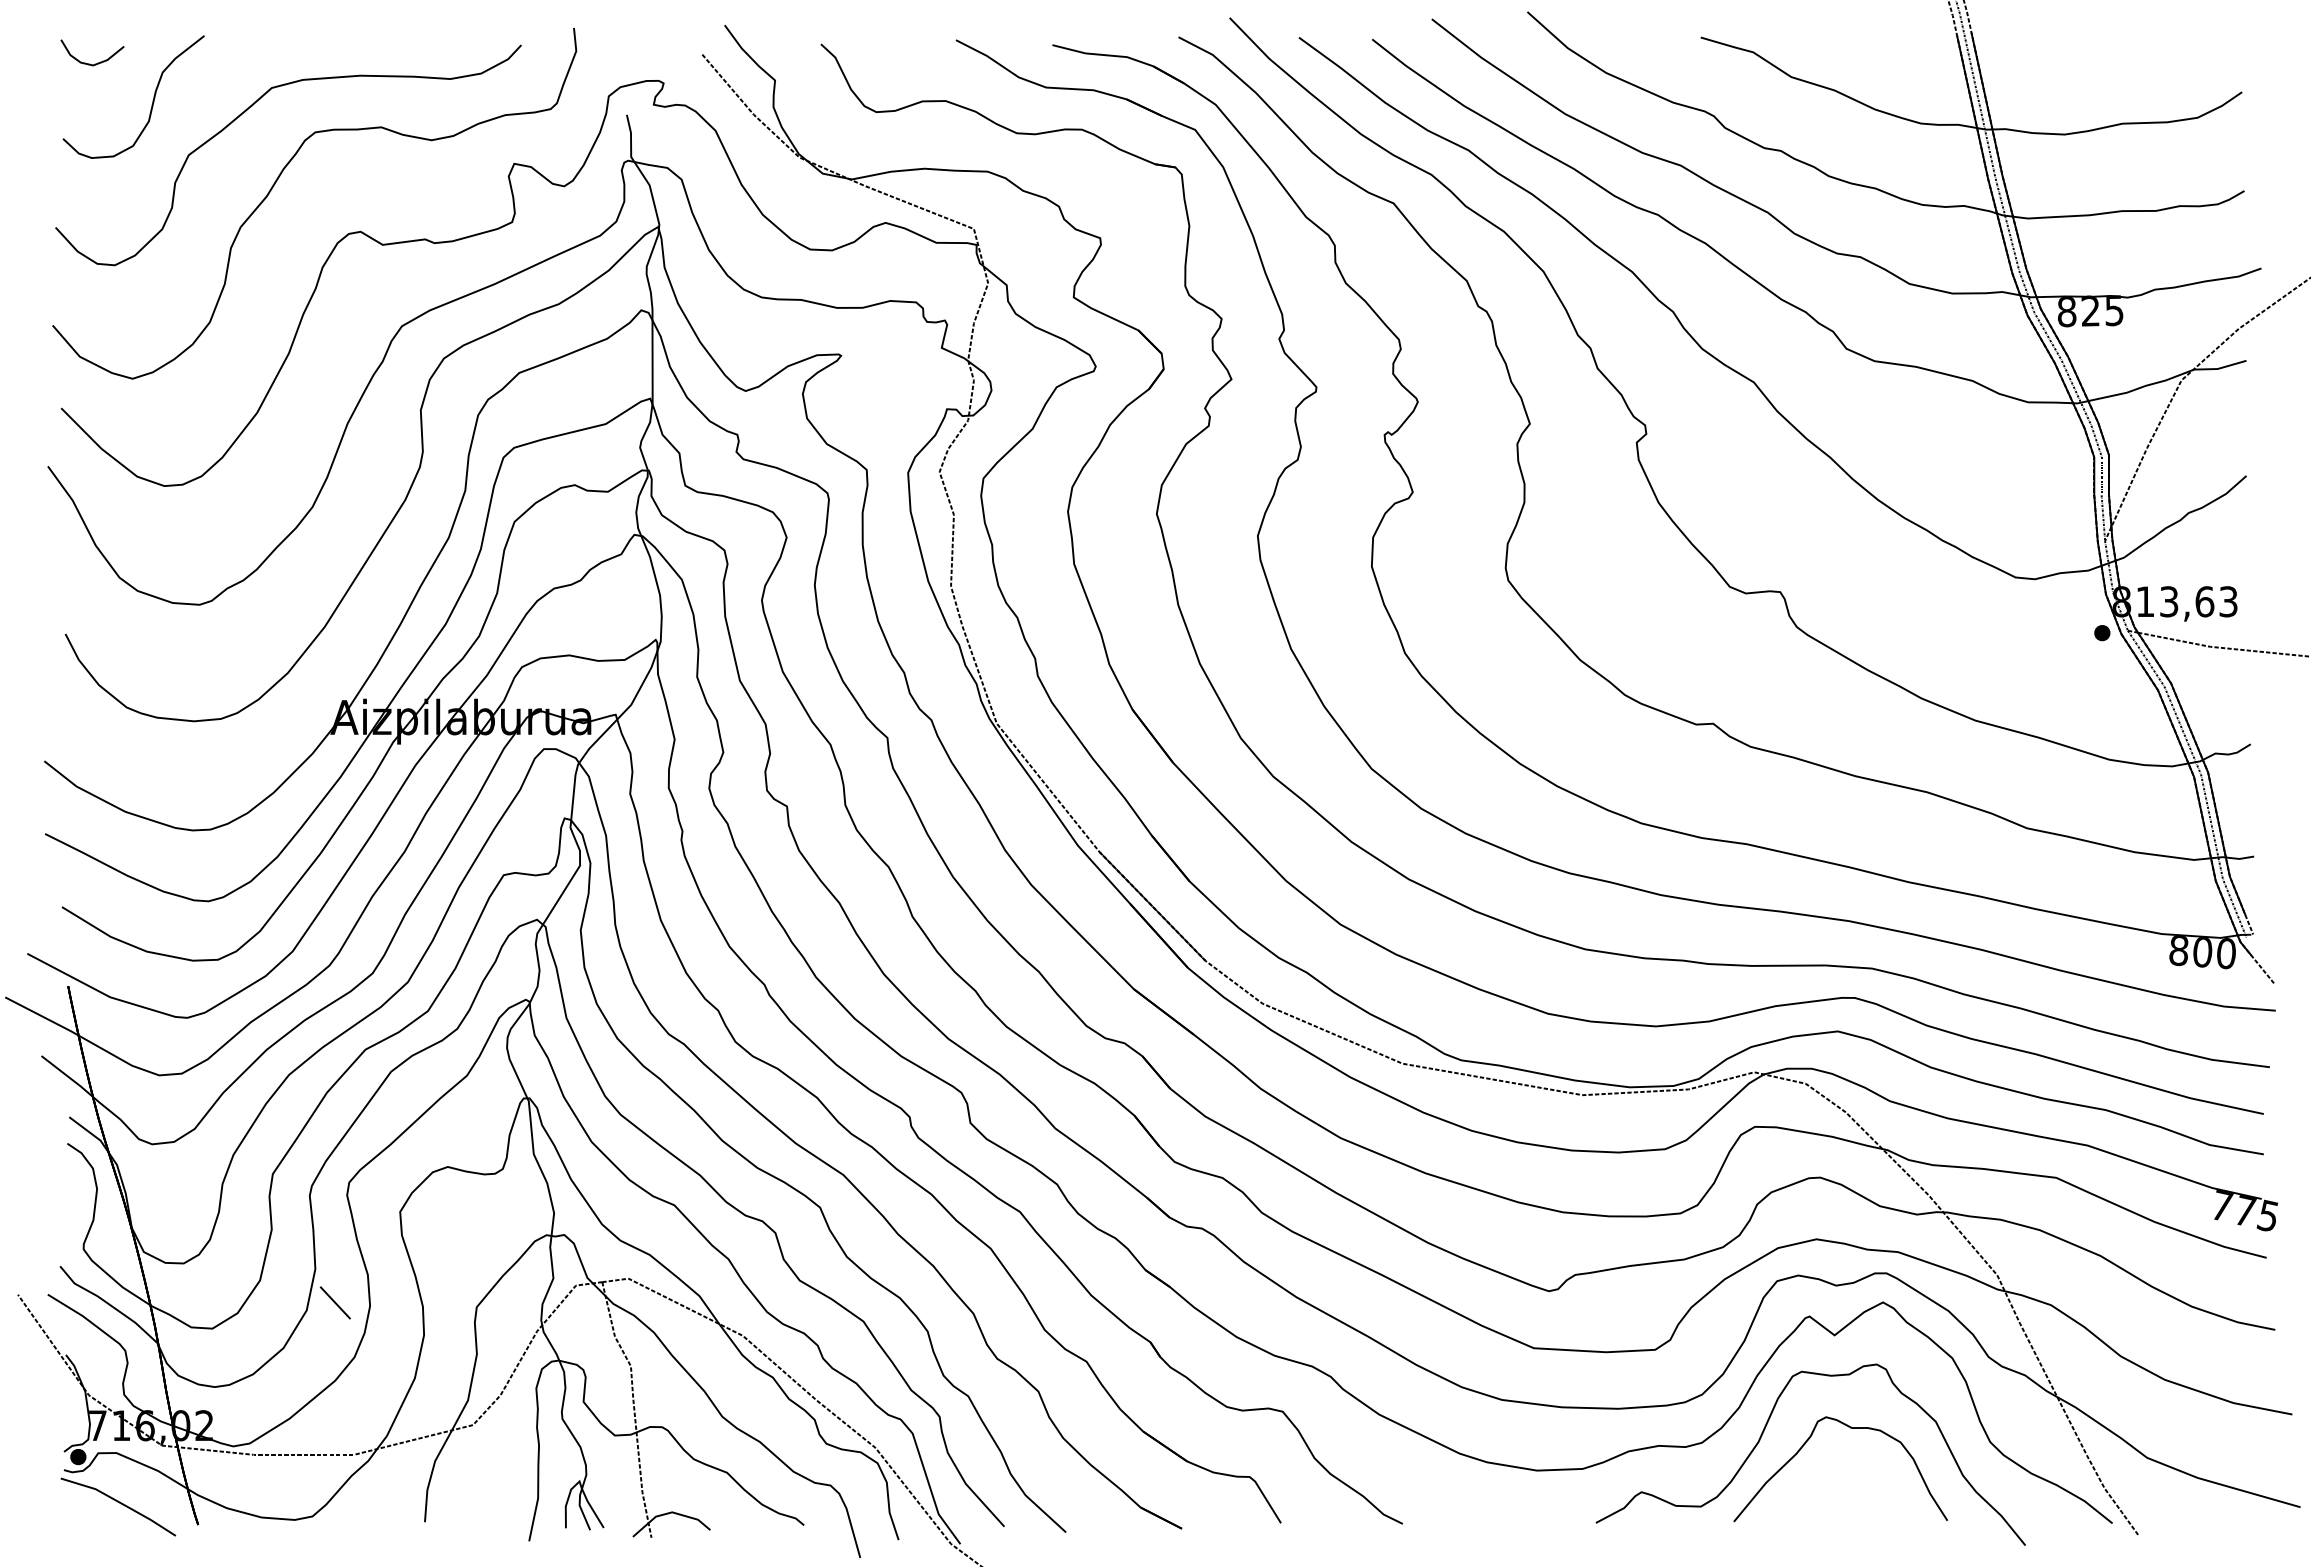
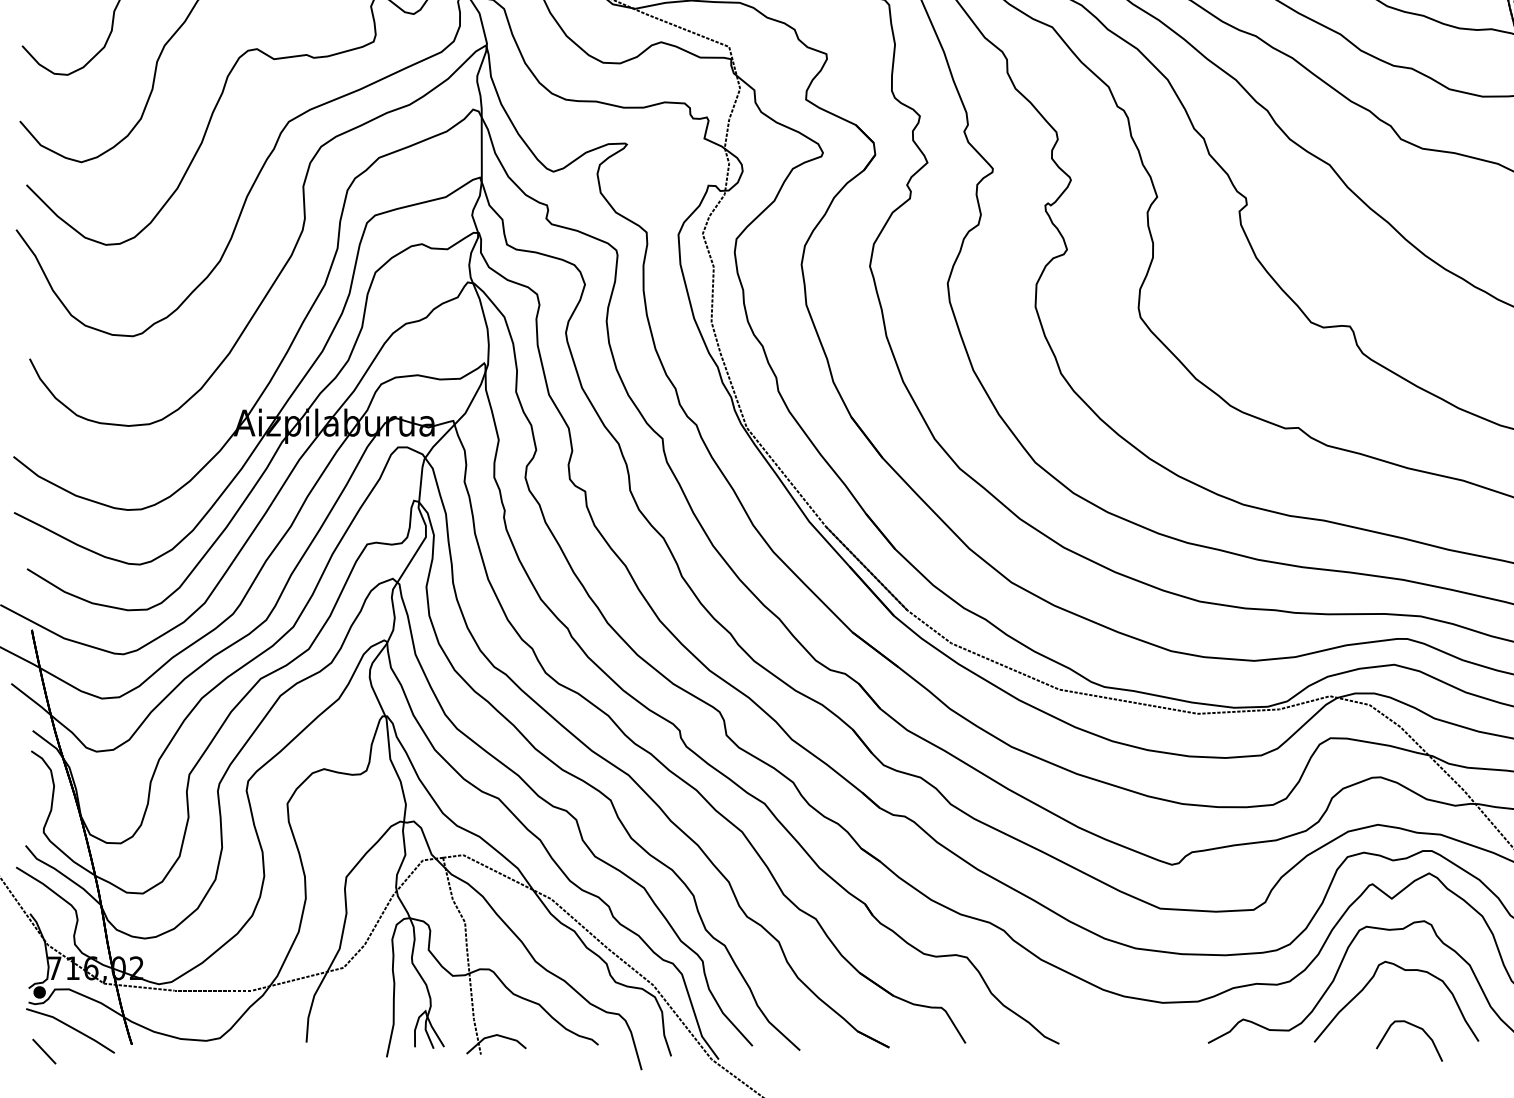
line: (334, 1302) -> (43, 1051), moved
curve: (1866, 1502) -> (1416, 1027), added

